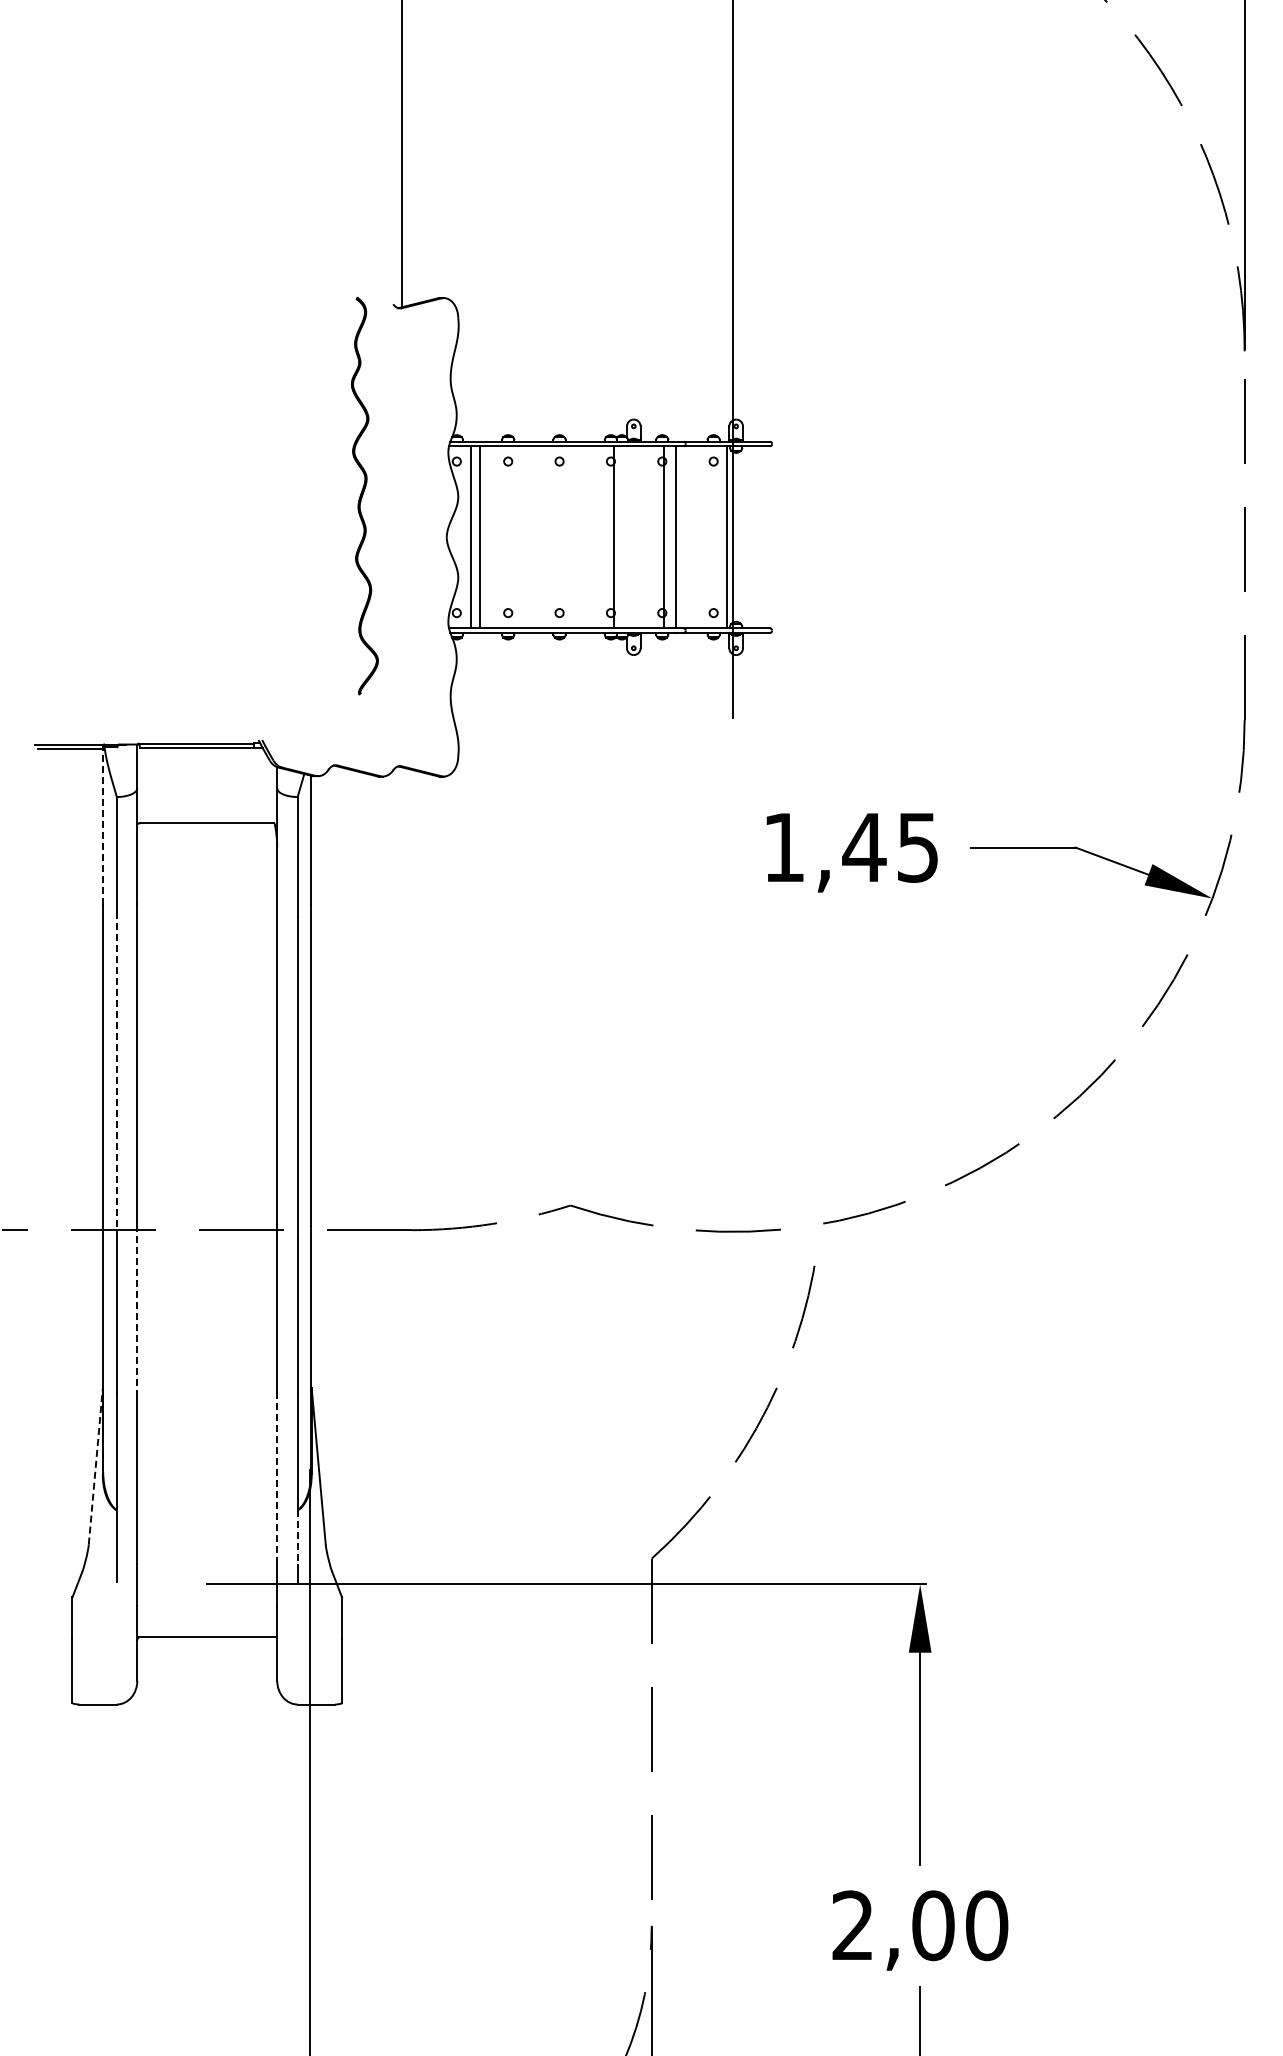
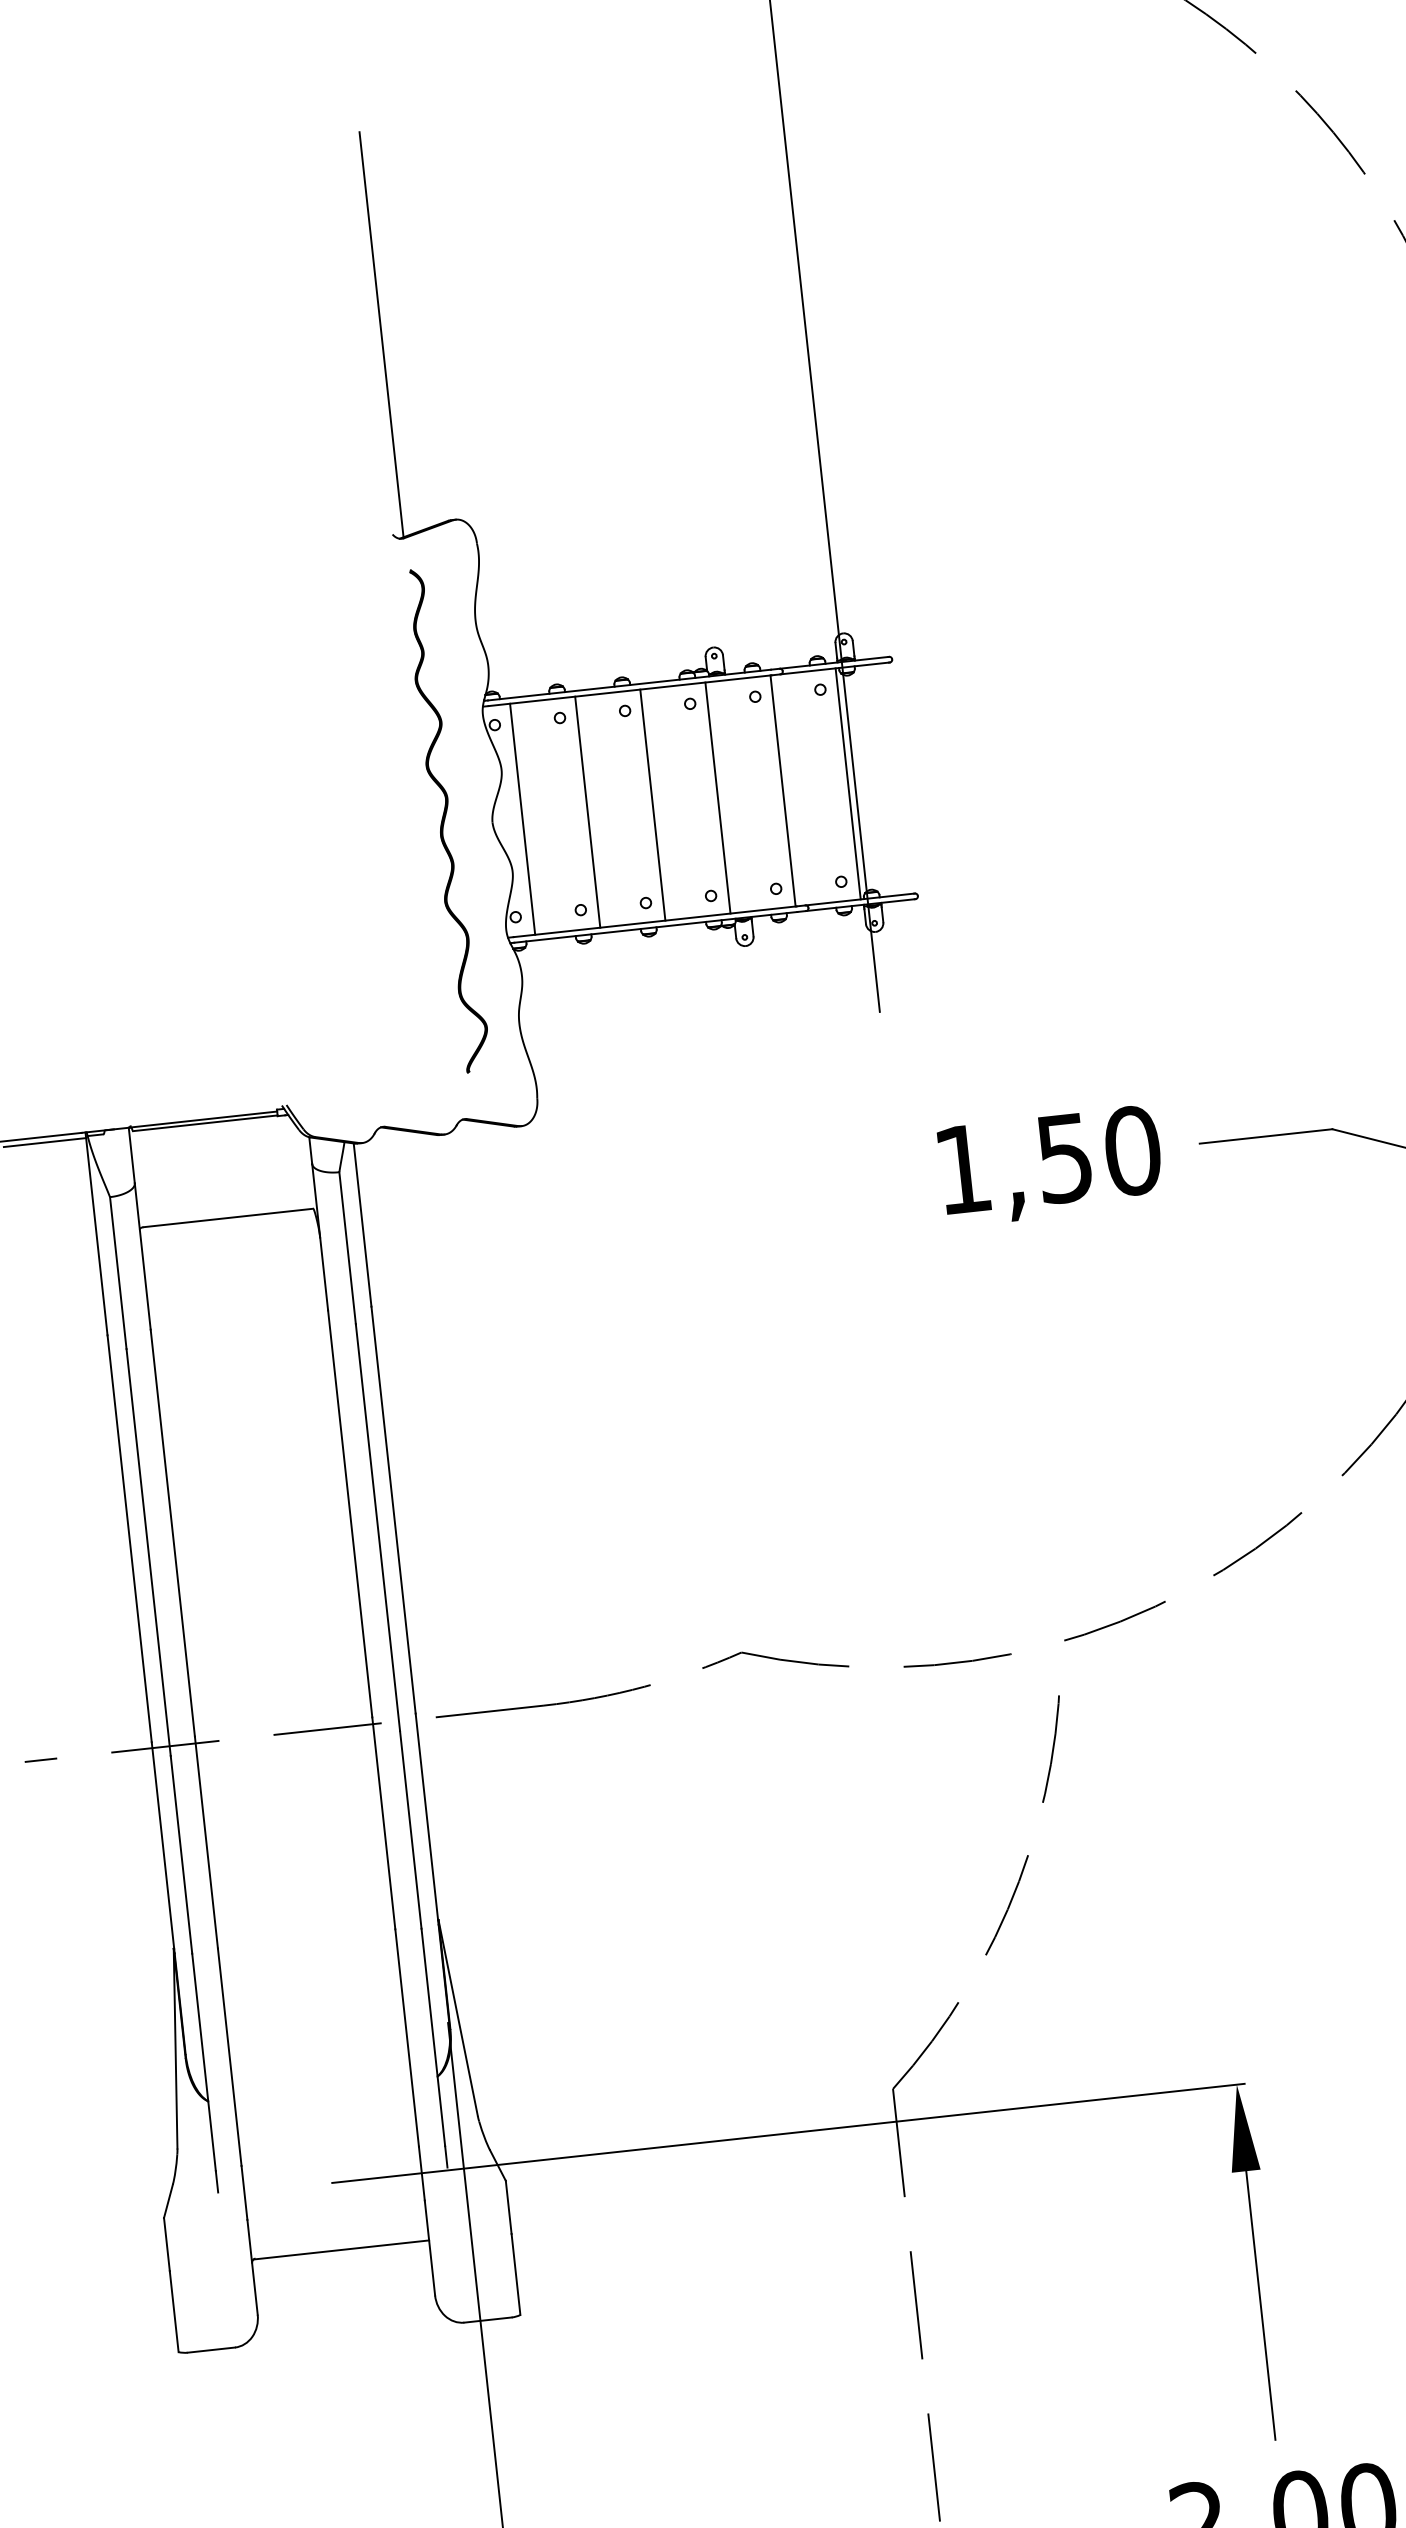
part: (364, 495) -> (447, 819), moved
line: (479, 537) -> (587, 812), moved
line: (614, 537) -> (653, 805), moved
line: (663, 537) -> (717, 798), moved
line: (103, 824) -> (96, 1233), dashed -> solid
text: (890, 847) -> (1097, 1154), 1,45 -> 1,50
line: (116, 1077) -> (148, 1552), dashed -> solid
line: (137, 1308) -> (206, 1842), dashed -> solid
line: (95, 1466) -> (175, 2048), dashed -> solid
line: (277, 1477) -> (407, 2037), dashed -> solid
line: (297, 1538) -> (441, 2112), dashed -> solid

